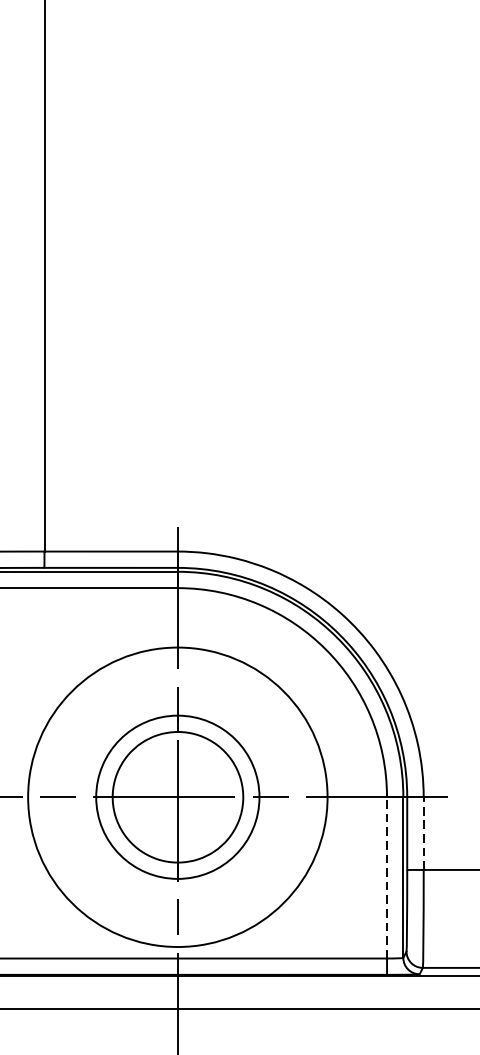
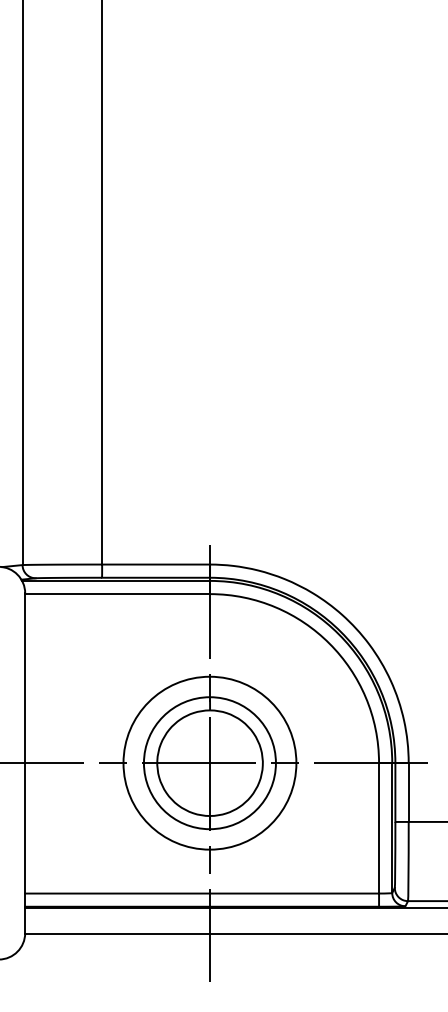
circle: (177, 796) -> (209, 762), size x0.71
line: (423, 833) -> (408, 792), dashed -> solid
line: (387, 876) -> (379, 827), dashed -> solid

